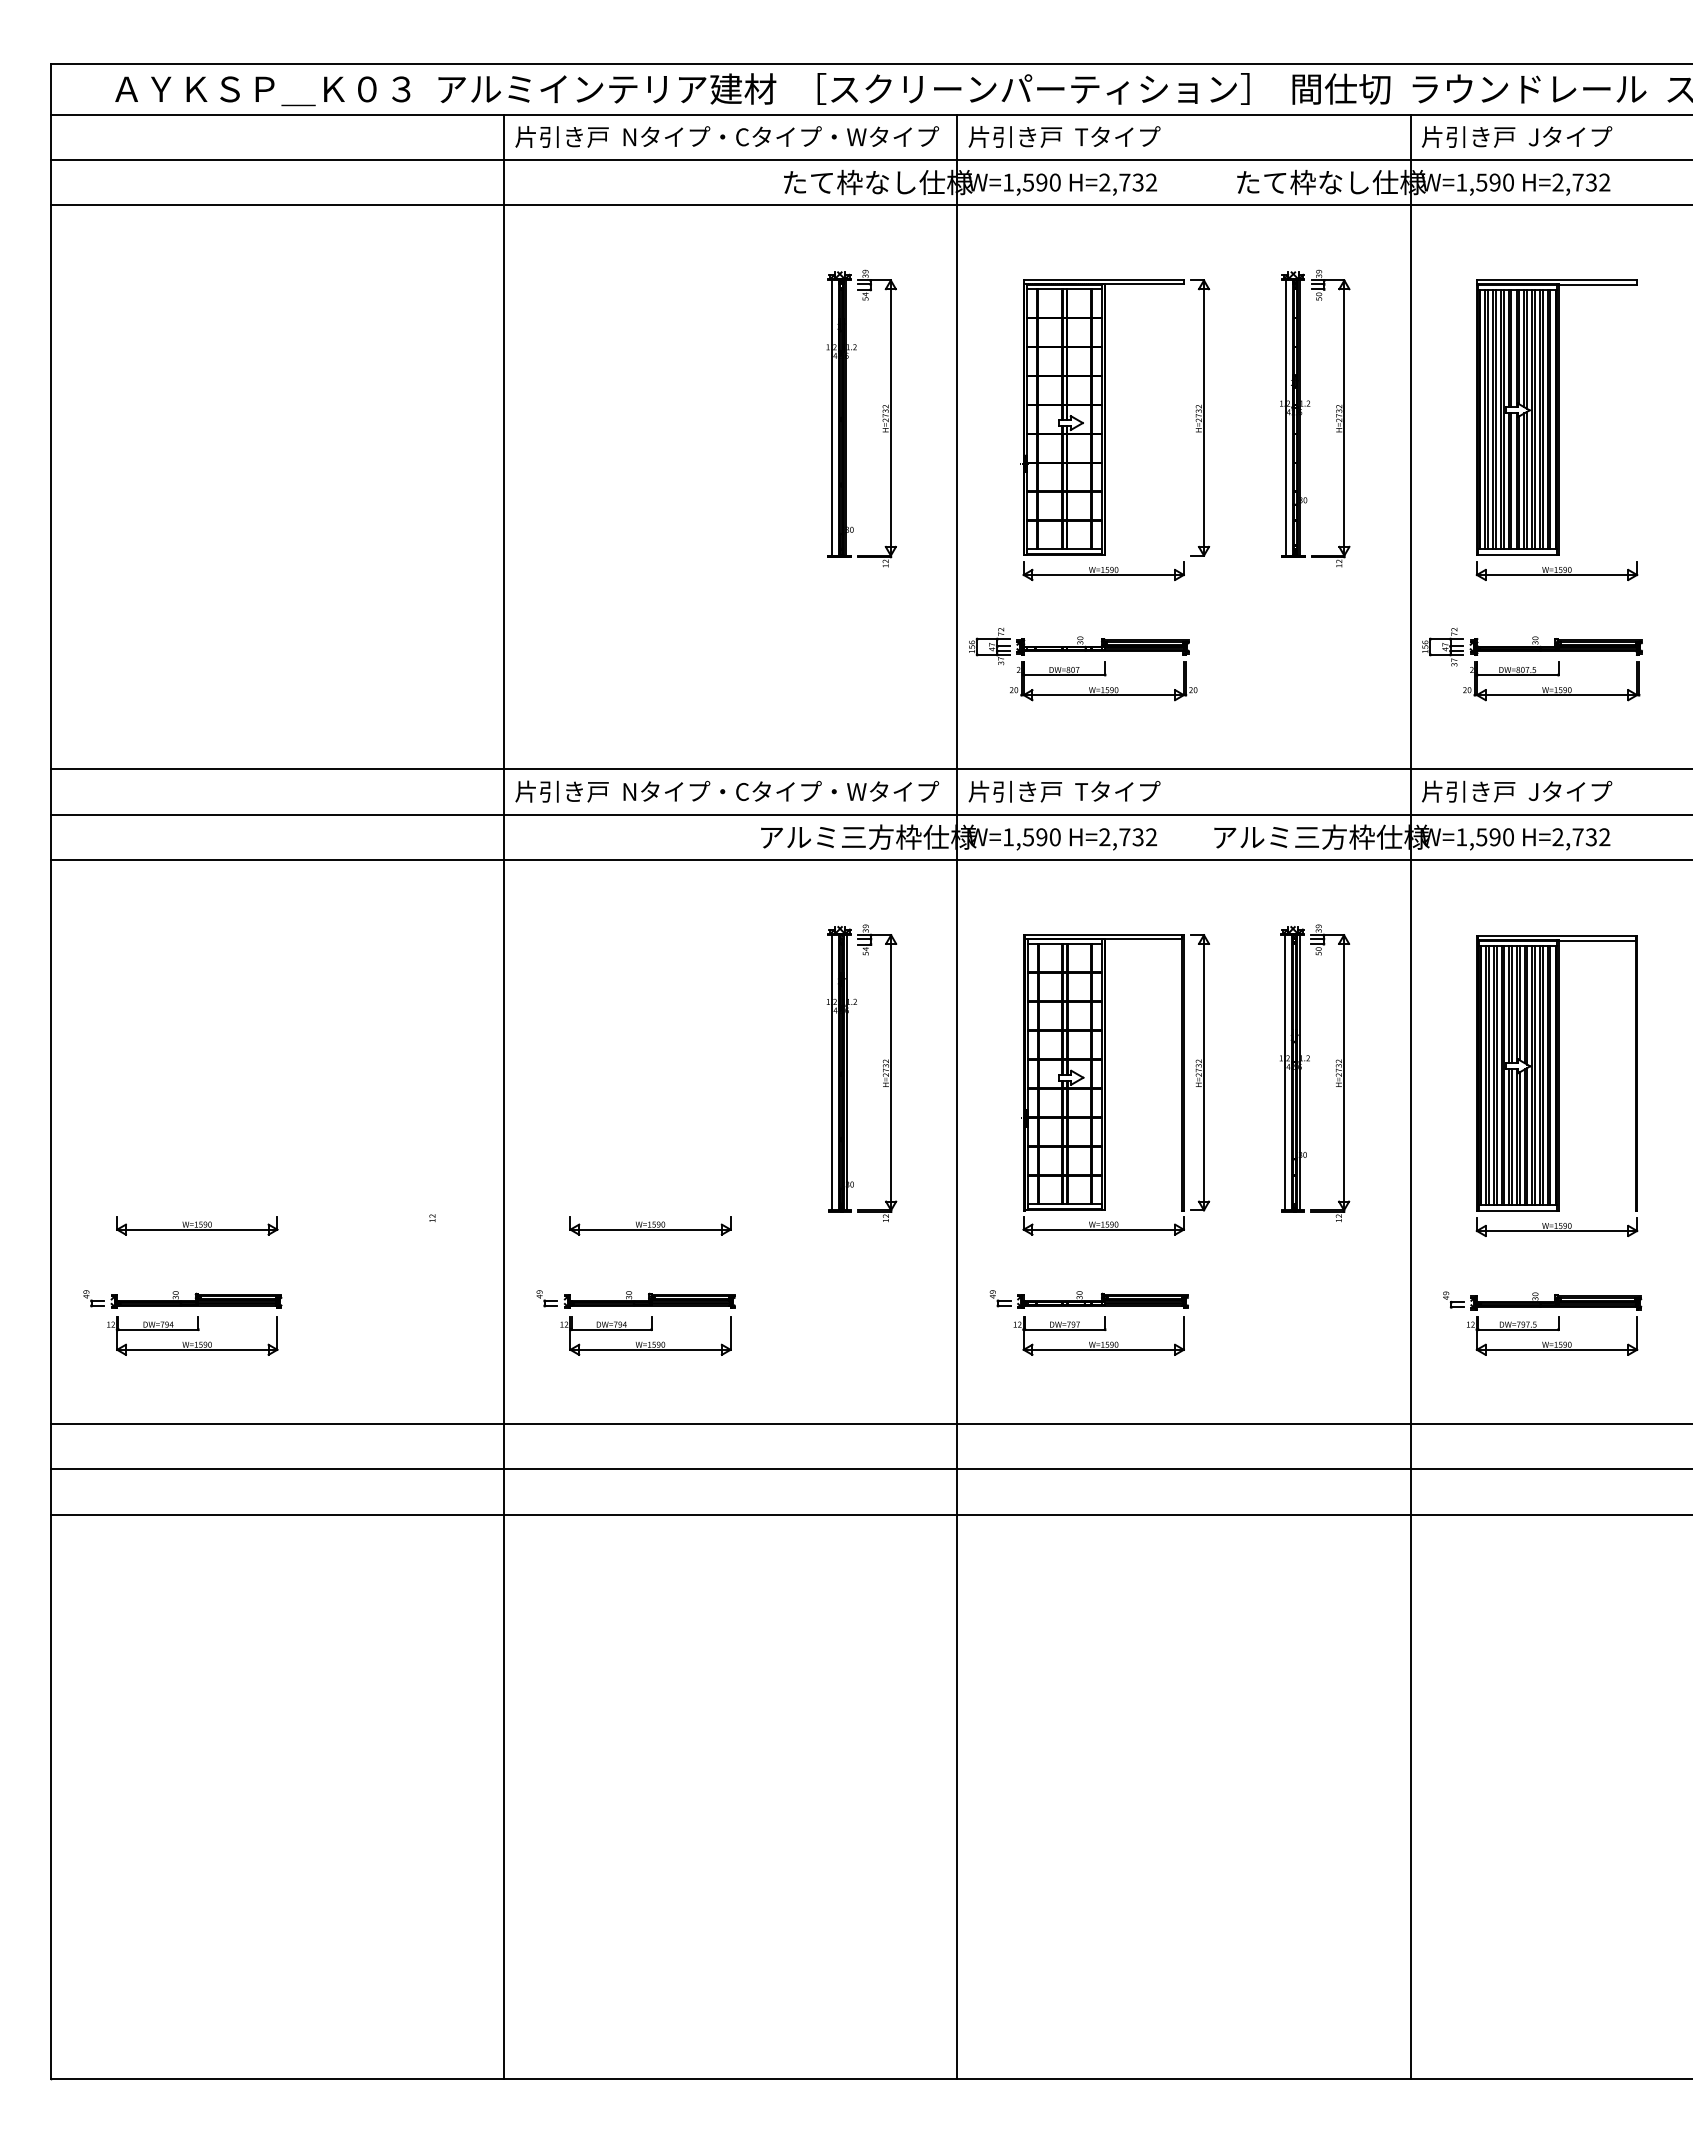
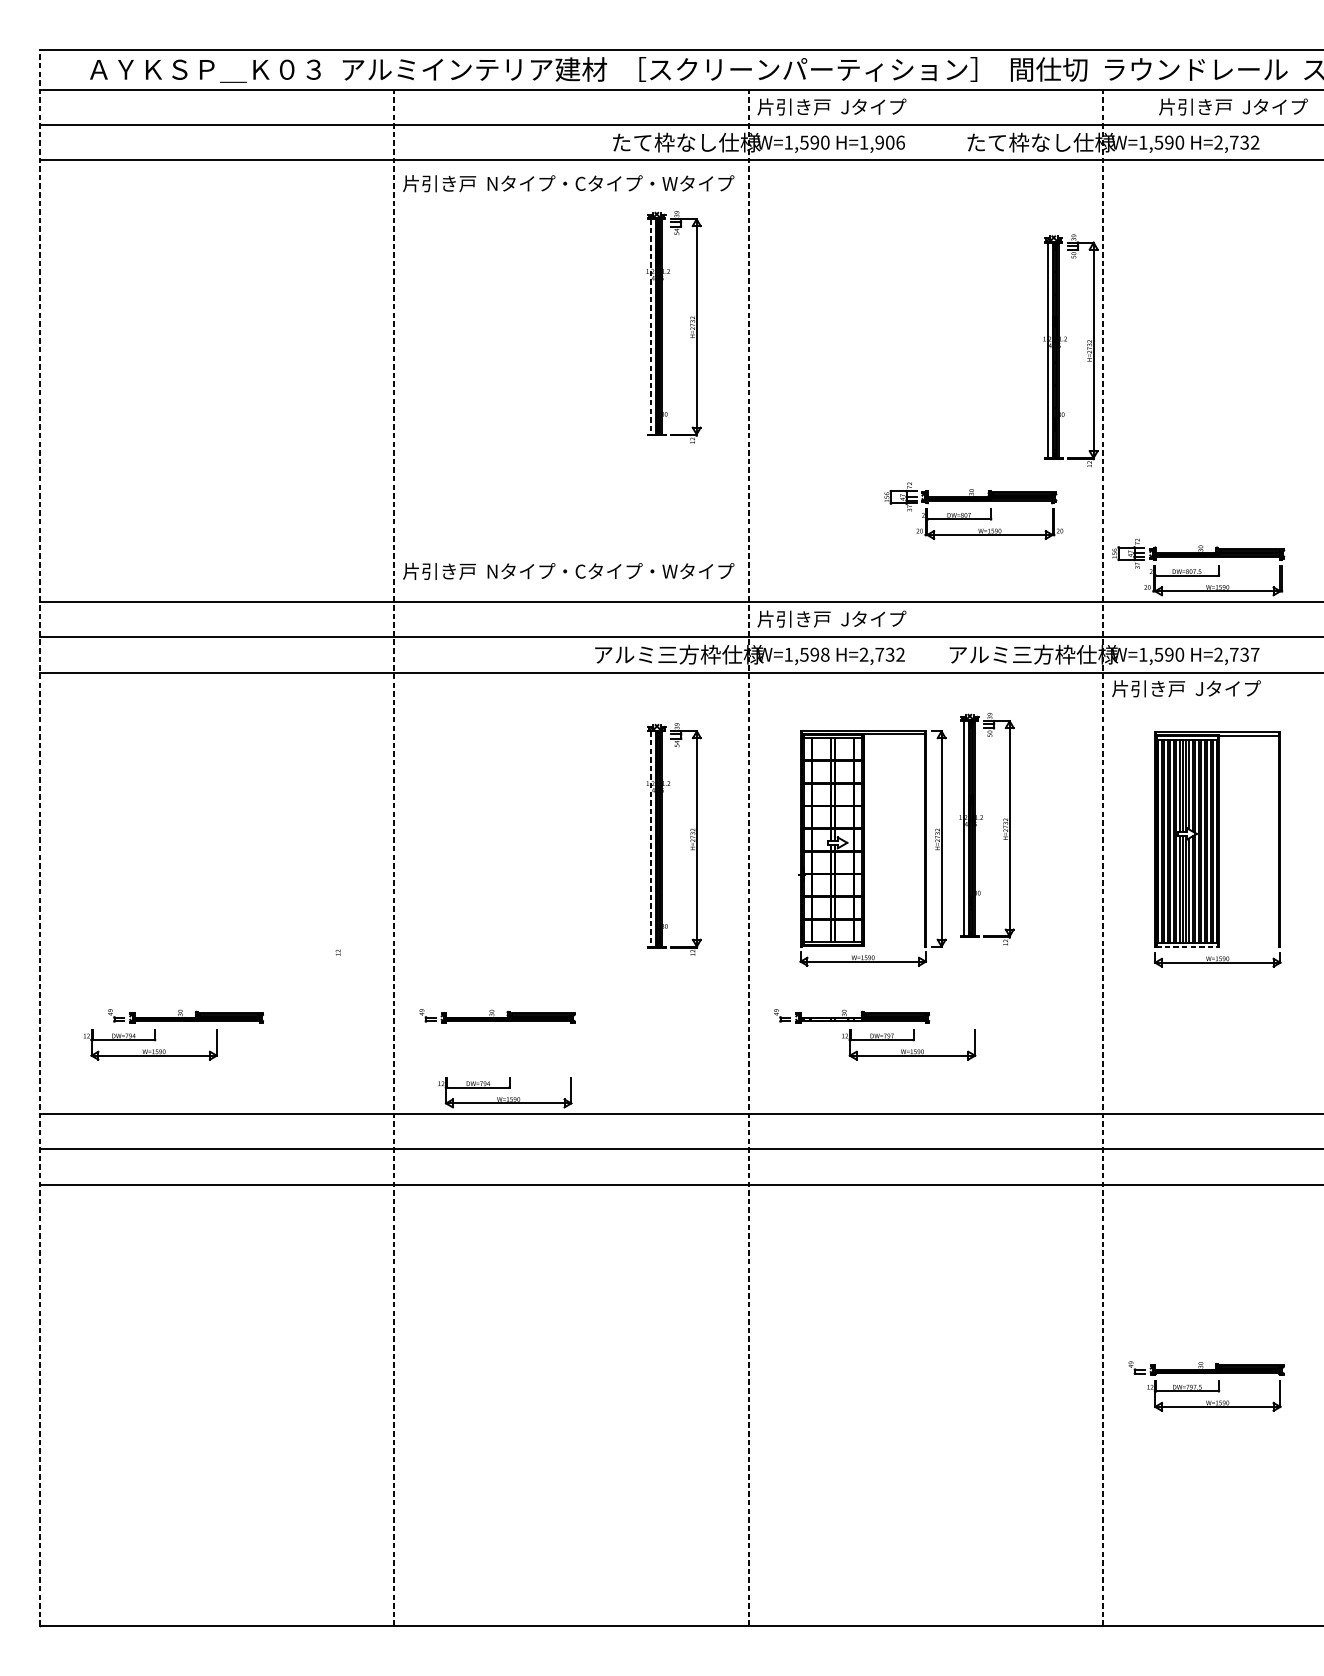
text: (727, 136) -> (568, 183), moved
text: (1117, 136) -> (873, 106), 片引き戸  Tタイプ -> 片引き戸  Jタイプ
text: (1516, 136) -> (1233, 106), moved
text: (1128, 182) -> (882, 142), H=2,732 -> H=1,906
part: (1310, 406) -> (1067, 341), moved
line: (832, 418) -> (651, 327), solid -> dashed
part: (1556, 429) -> (1217, 335), removed
part: (1105, 430) -> (864, 336), removed
part: (1083, 664) -> (974, 511), moved
part: (1532, 664) -> (1198, 567), moved
text: (1117, 790) -> (873, 618), 片引き戸  Tタイプ -> 片引き戸  Jタイプ
text: (727, 791) -> (568, 571), moved
text: (1516, 791) -> (1186, 688), moved
text: (1054, 836) -> (824, 654), W=1,590 -> W=1,598
text: (1604, 837) -> (1254, 654), H=2,732 -> H=2,737
part: (1309, 1061) -> (982, 820), moved
line: (50, 1071) -> (39, 838), solid -> dashed
line: (832, 1072) -> (651, 838), solid -> dashed
line: (504, 1096) -> (394, 857), solid -> dashed
line: (957, 1096) -> (748, 857), solid -> dashed
line: (1410, 1096) -> (1103, 857), solid -> dashed
line: (1518, 1210) -> (1187, 946), solid -> dashed
part: (197, 1225) -> (154, 958), removed
part: (650, 1225) -> (508, 958), removed
part: (182, 1299) -> (185, 1016), moved
part: (1542, 1323) -> (1206, 1386), moved
part: (645, 1335) -> (504, 1092), moved
part: (1098, 1335) -> (908, 1044), moved

